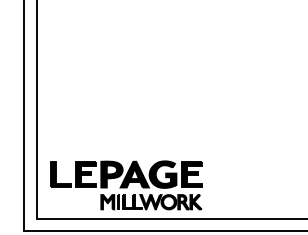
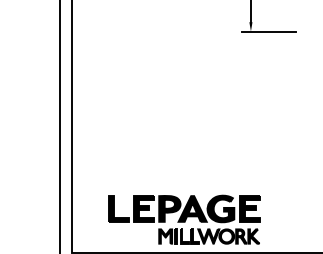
part: (126, 185) -> (184, 219), moved

